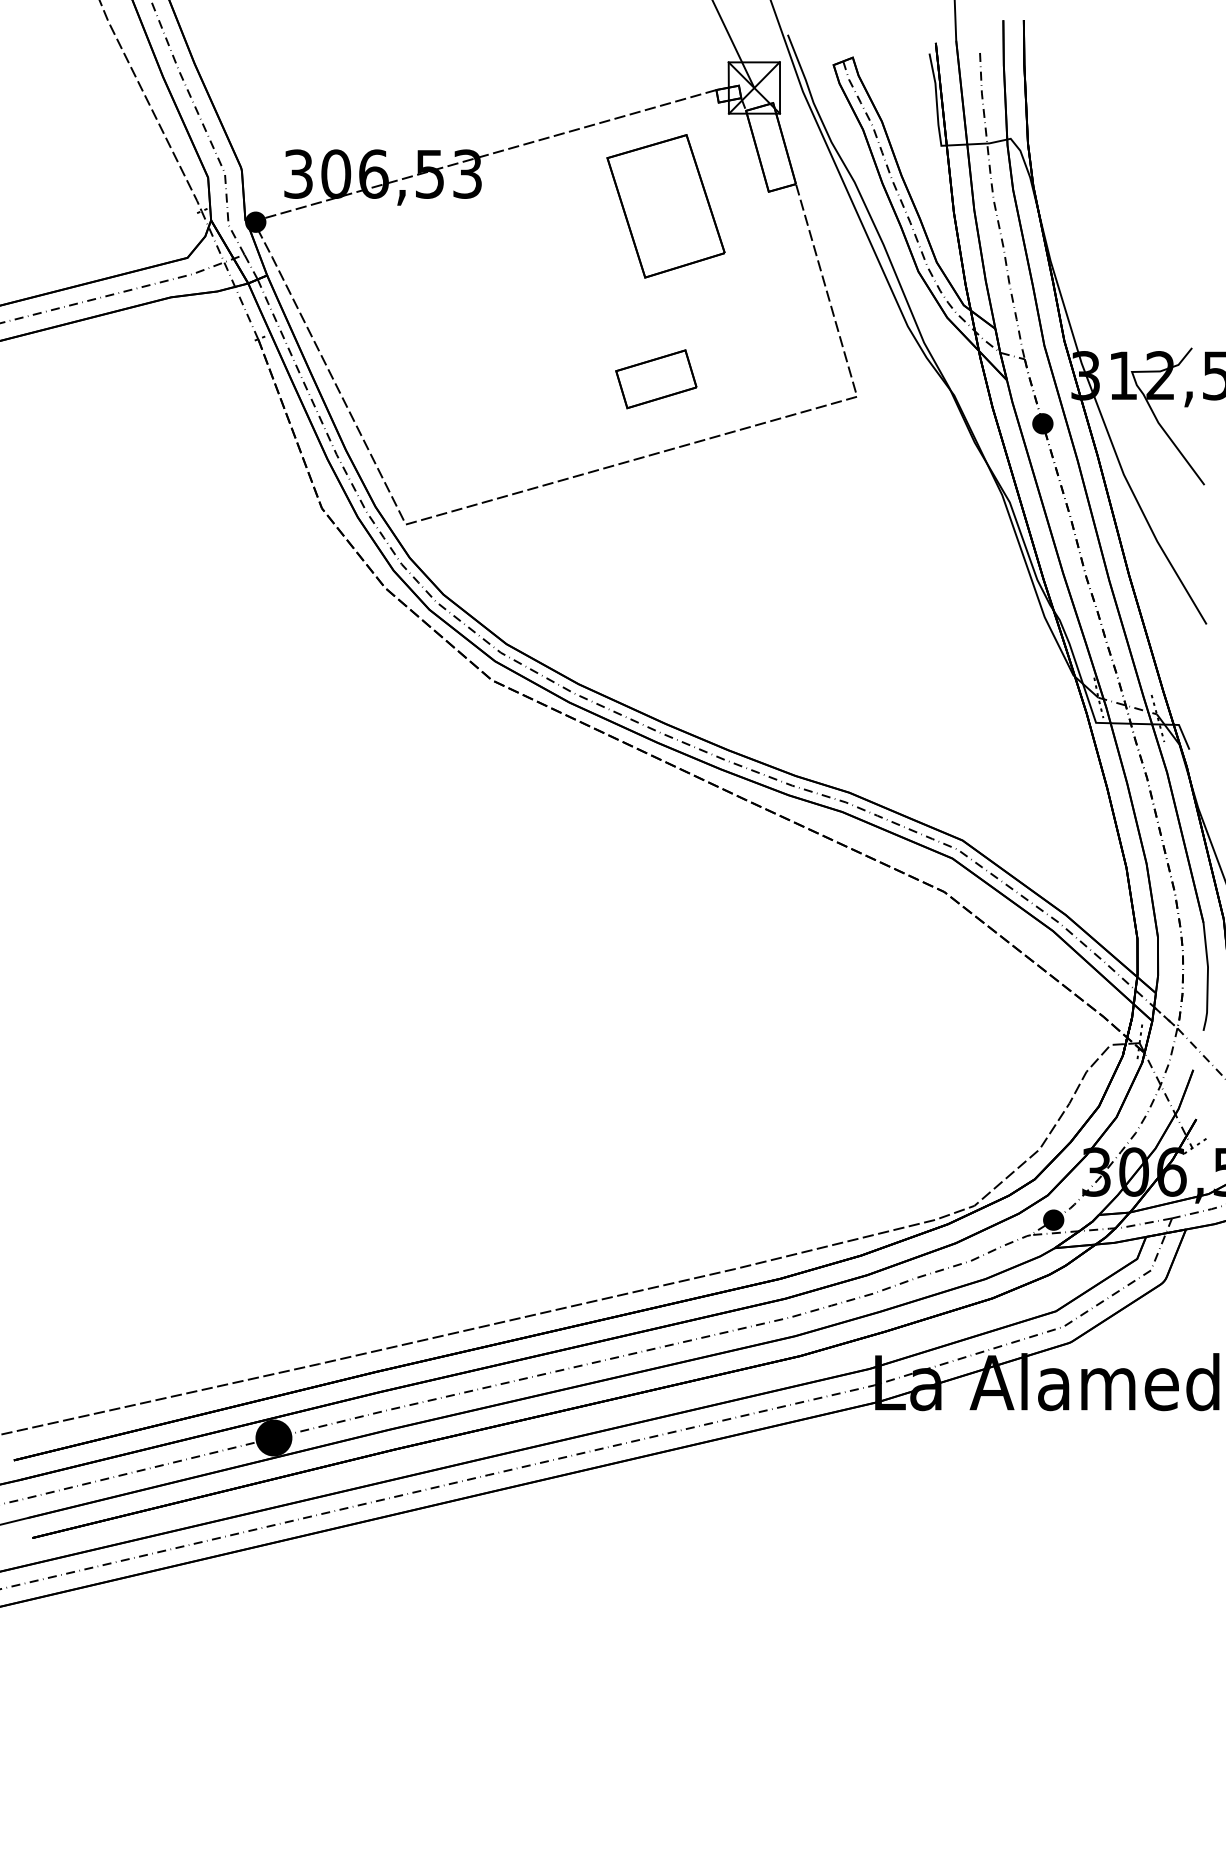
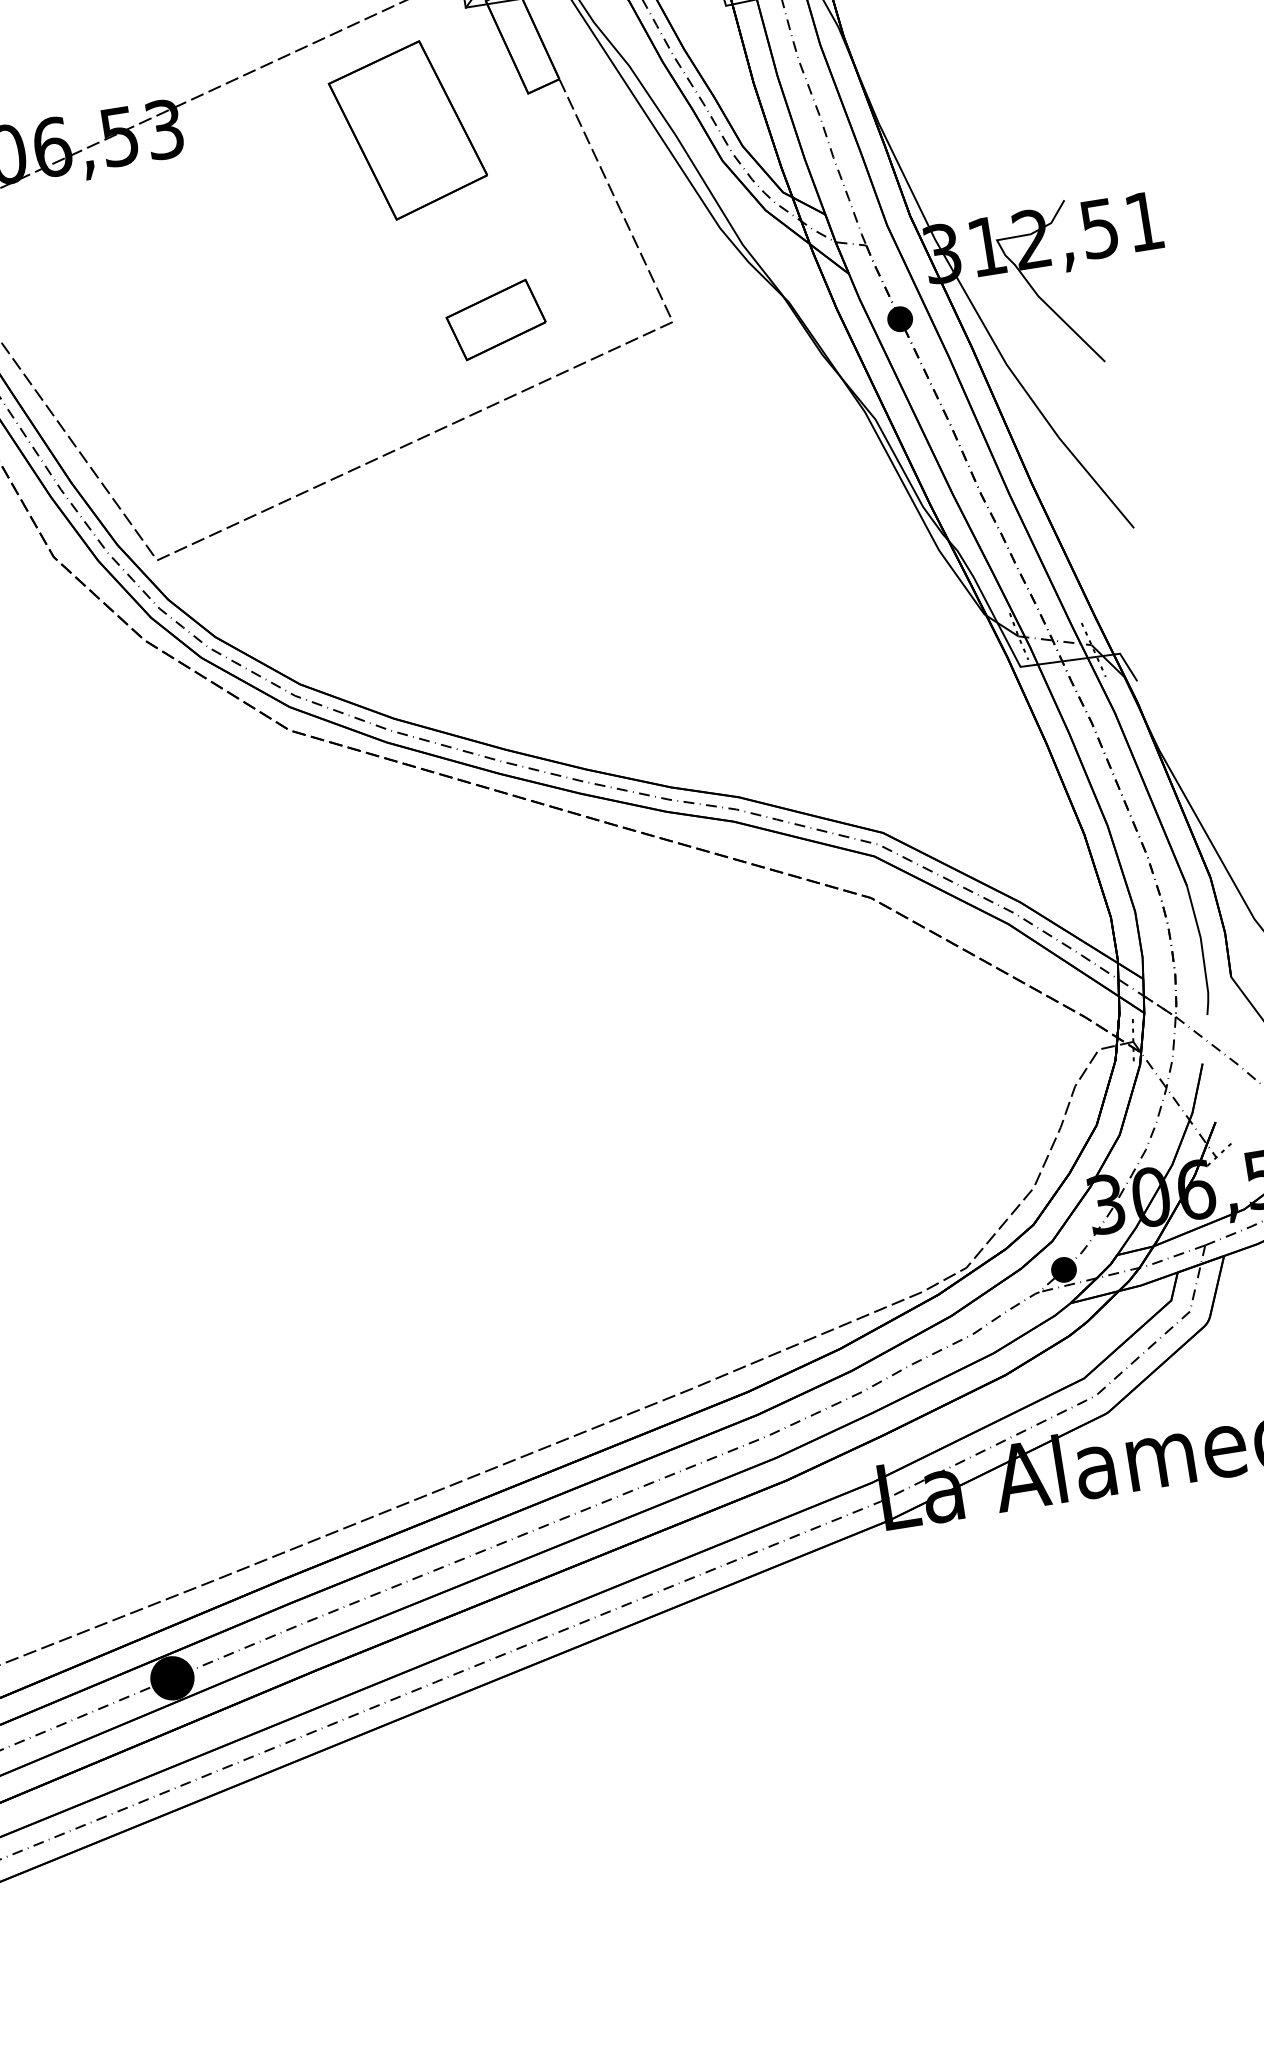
part: (656, 379) -> (496, 320), moved

